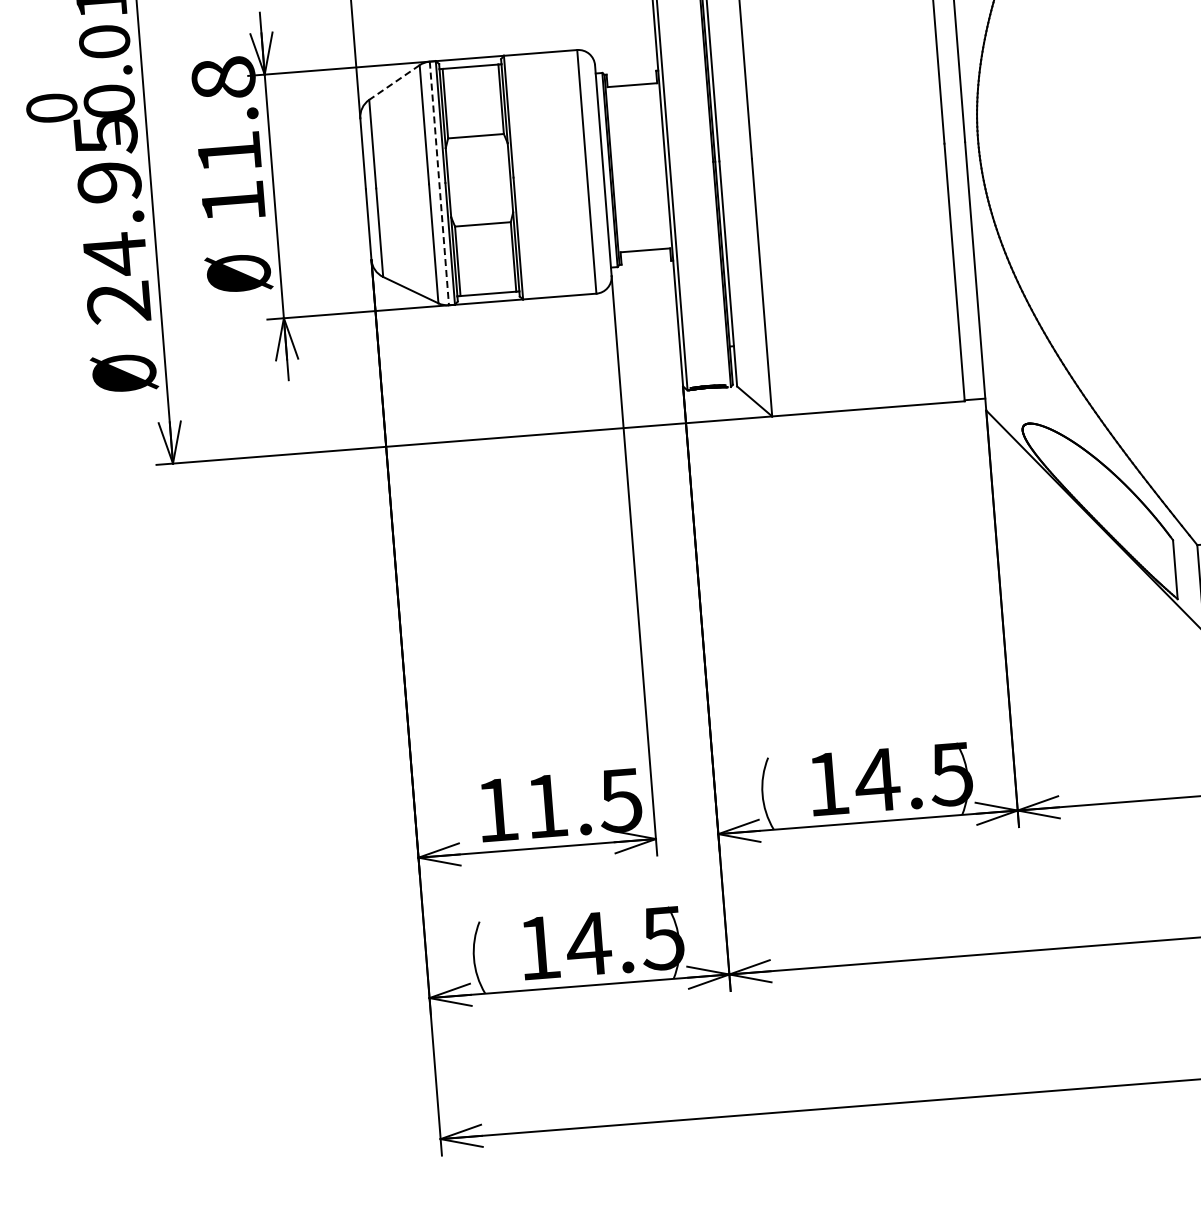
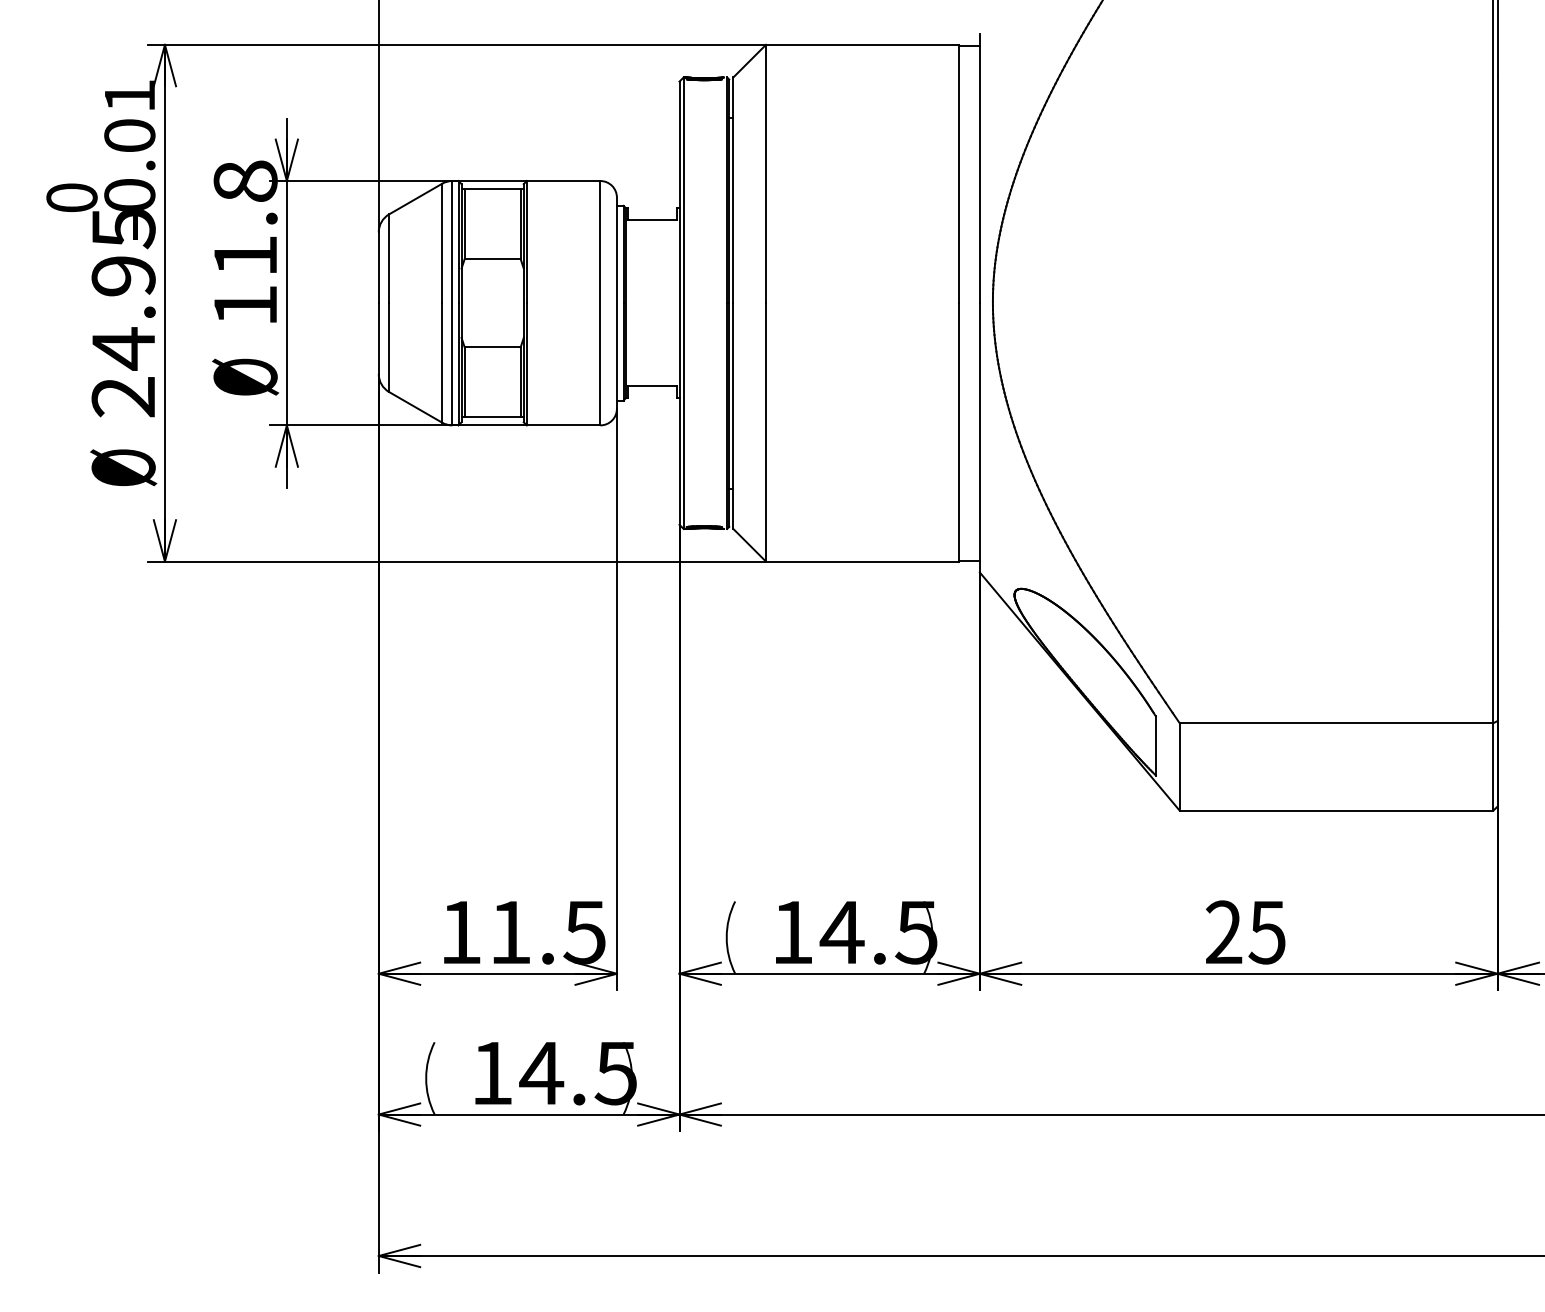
line: (394, 82) -> (415, 199), dashed -> solid
line: (439, 183) -> (452, 303), dashed -> solid

